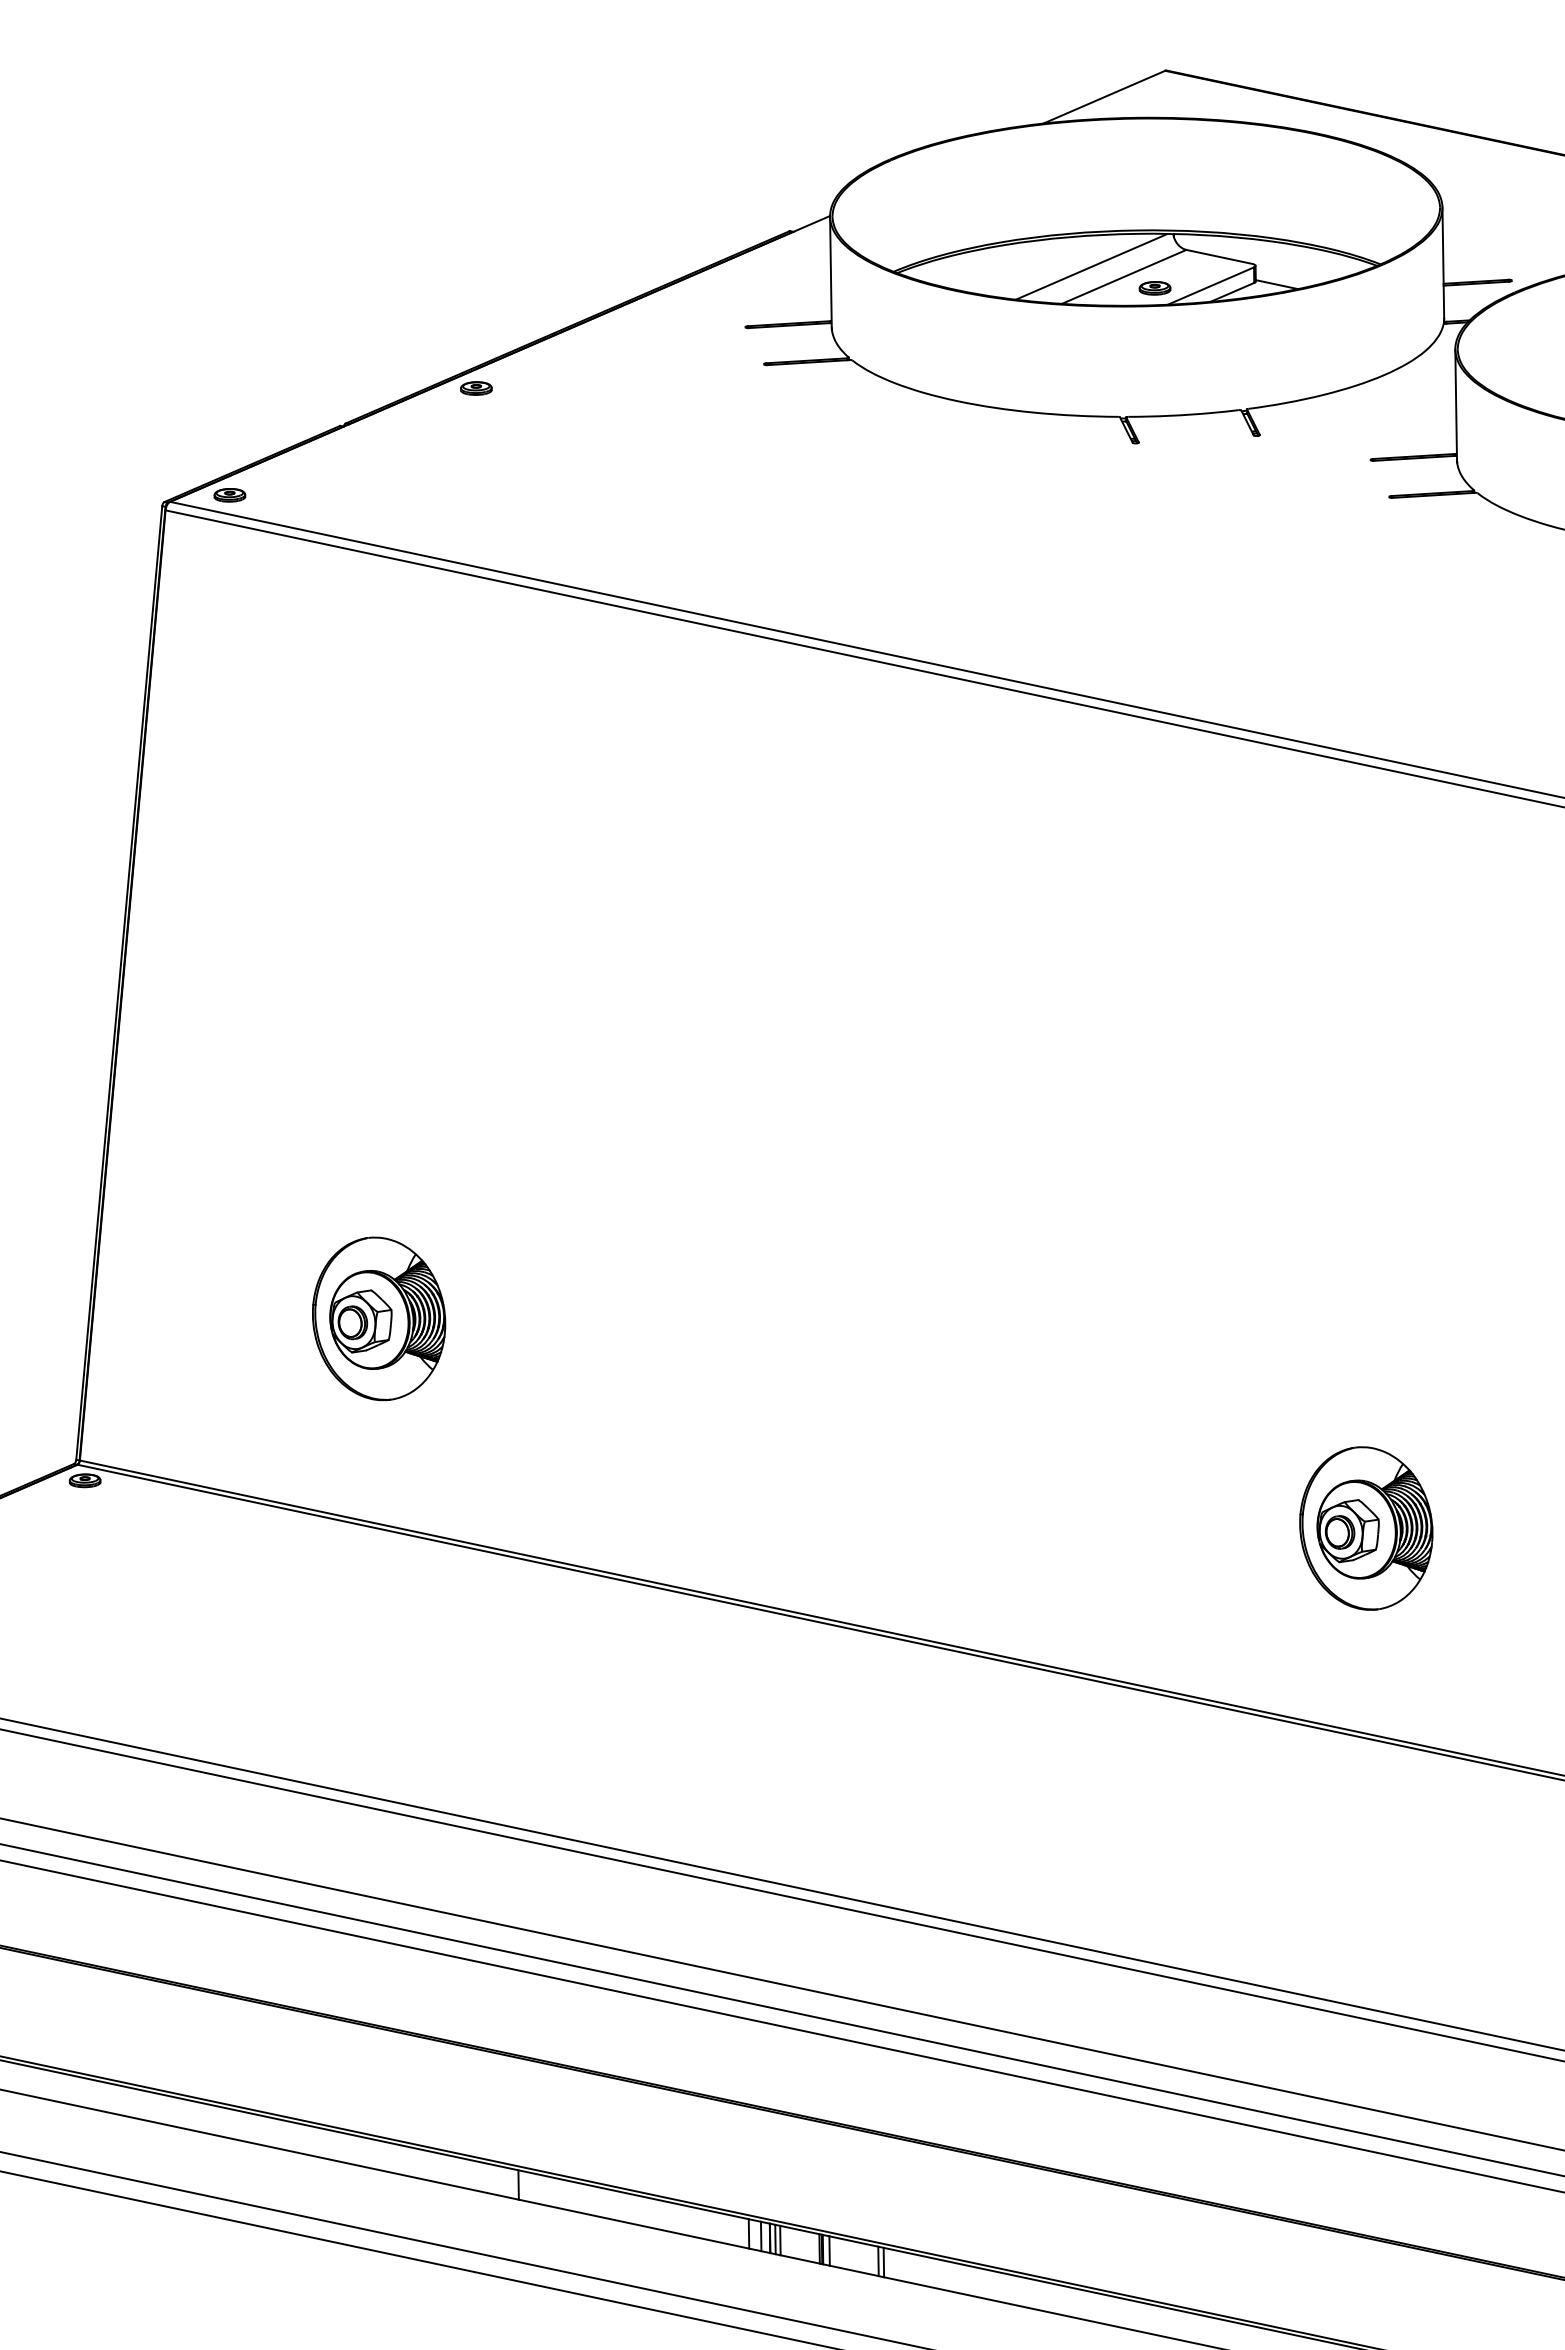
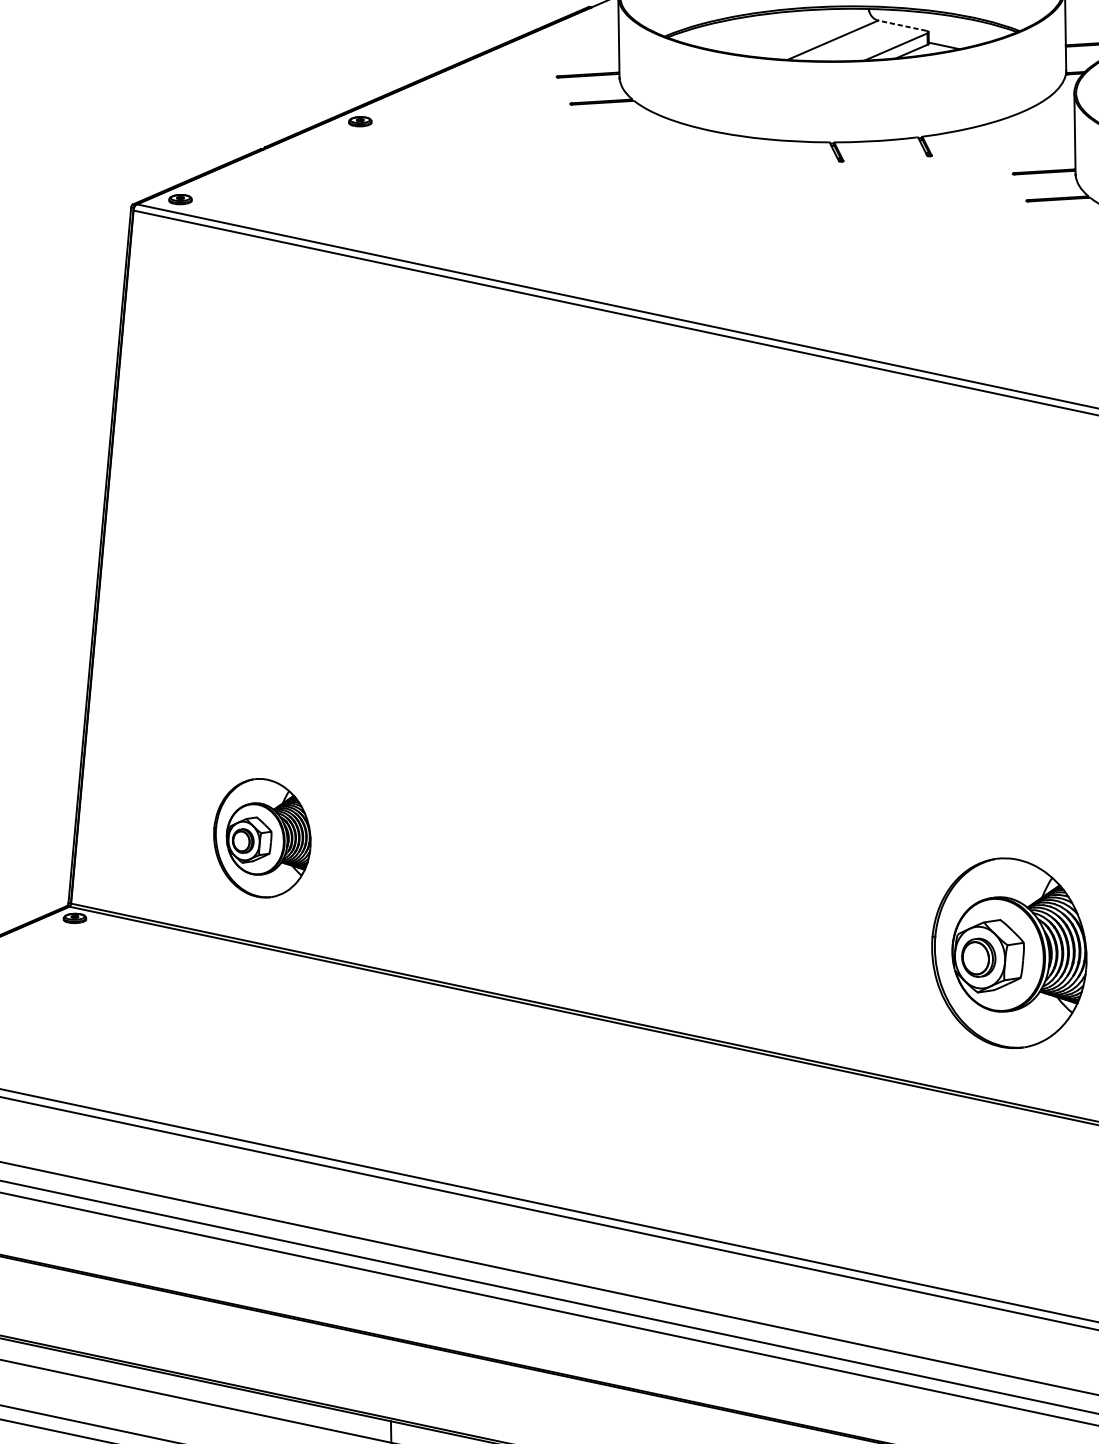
line: (1219, 256) -> (902, 25), solid -> dashed
line: (1091, 266) -> (808, 32), removed
part: (1154, 288) -> (854, 48), removed
part: (379, 1318) -> (262, 837), moved
part: (1366, 1528) -> (1009, 953), size x1.6

